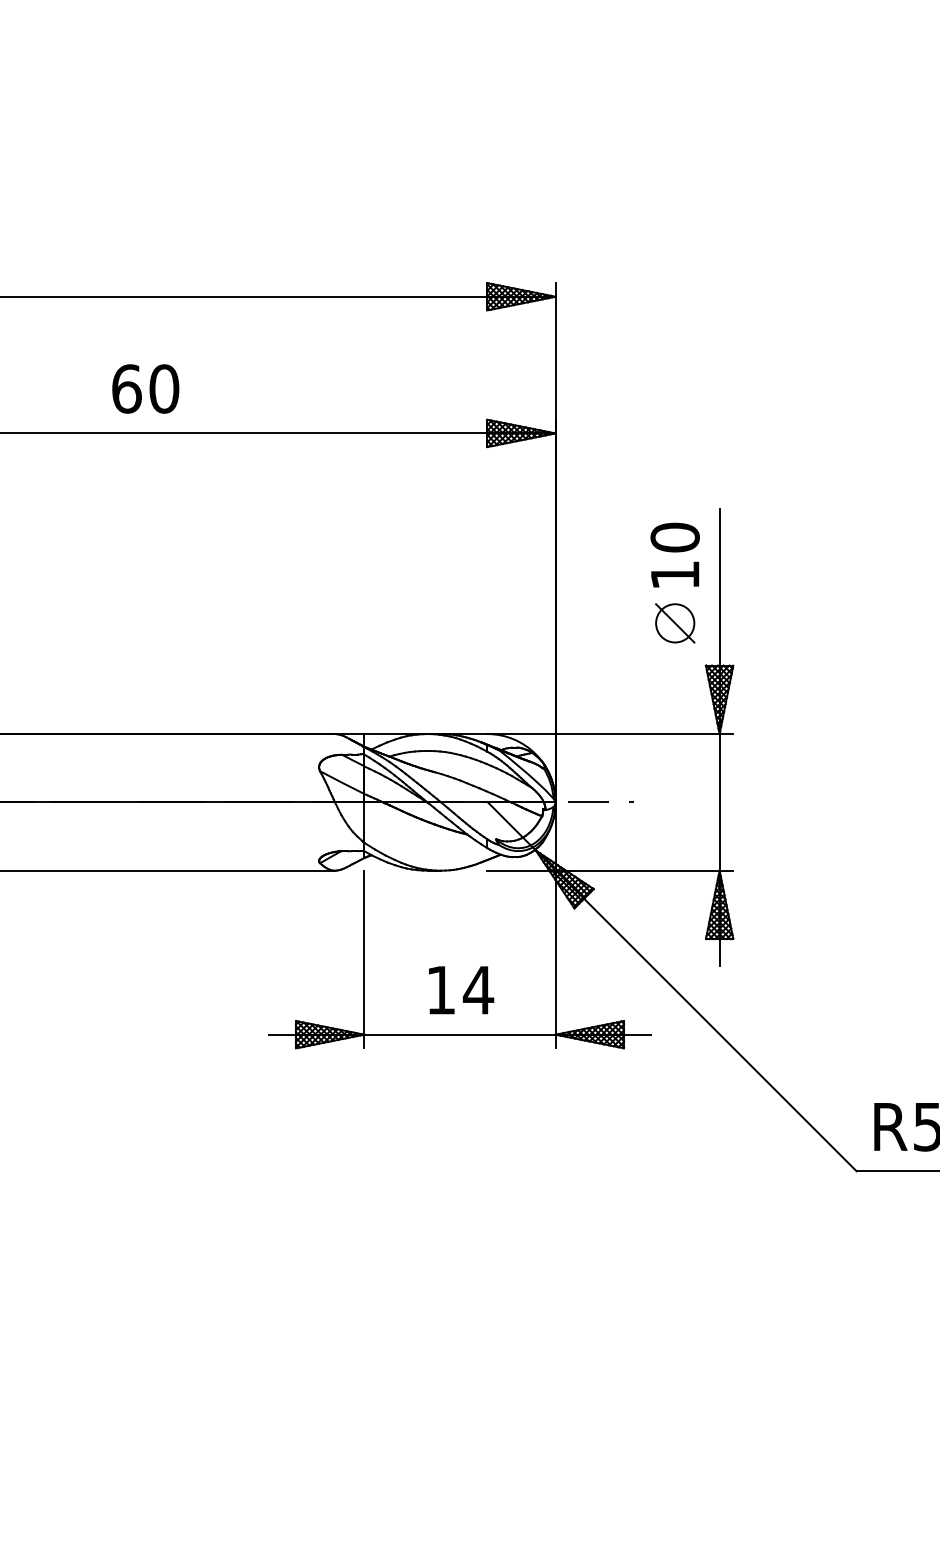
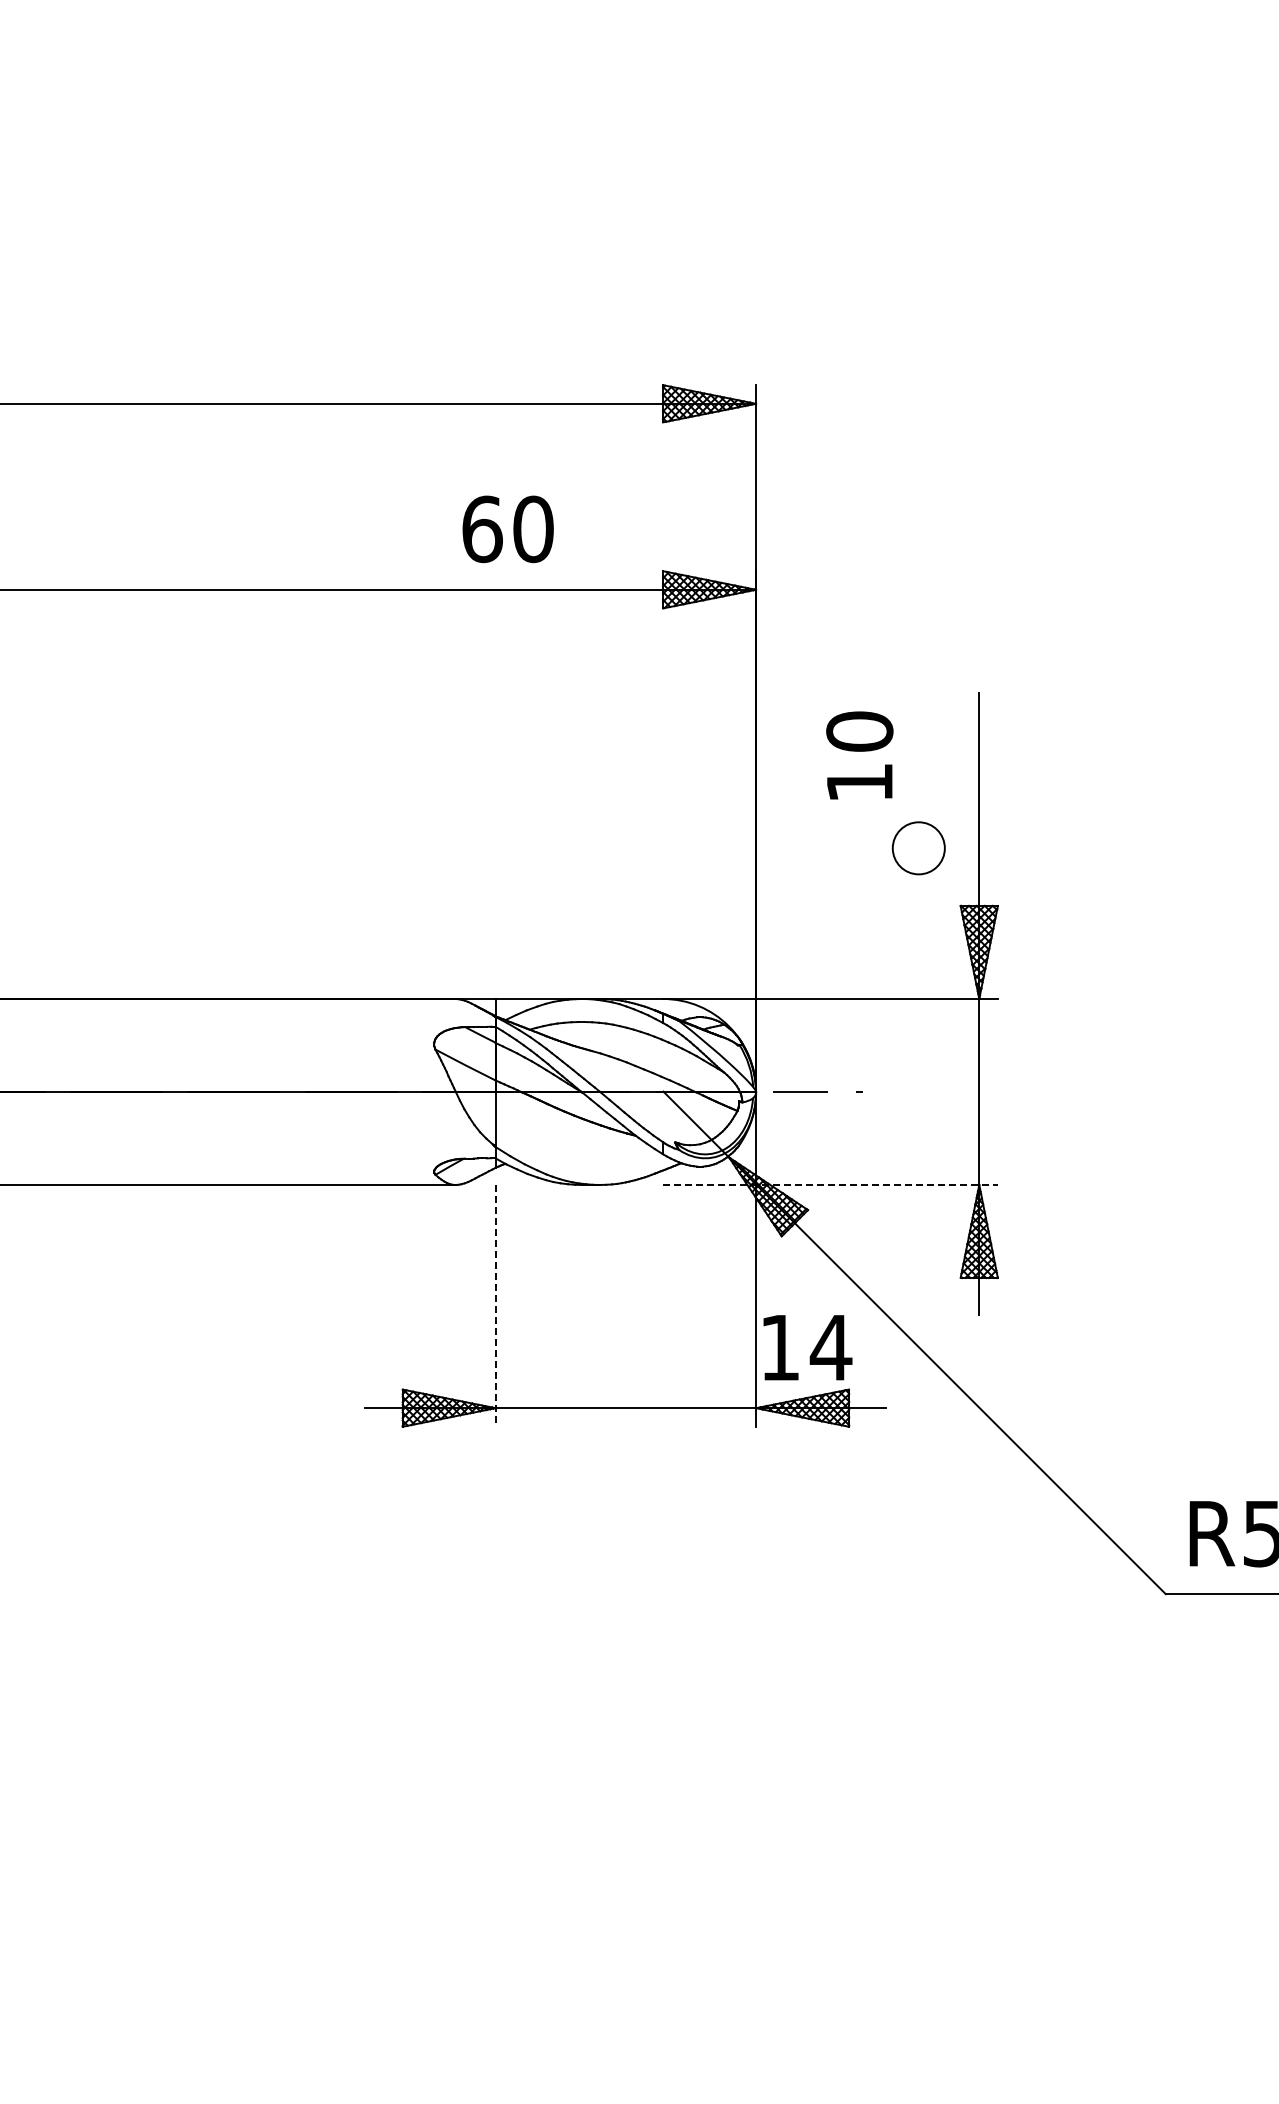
text: (145, 389) -> (507, 529), moved
text: (674, 555) -> (859, 755), moved
line: (674, 623) -> (918, 848), removed
line: (610, 870) -> (830, 1184), solid -> dashed
line: (364, 959) -> (495, 1305), solid -> dashed
text: (461, 990) -> (807, 1347), moved

